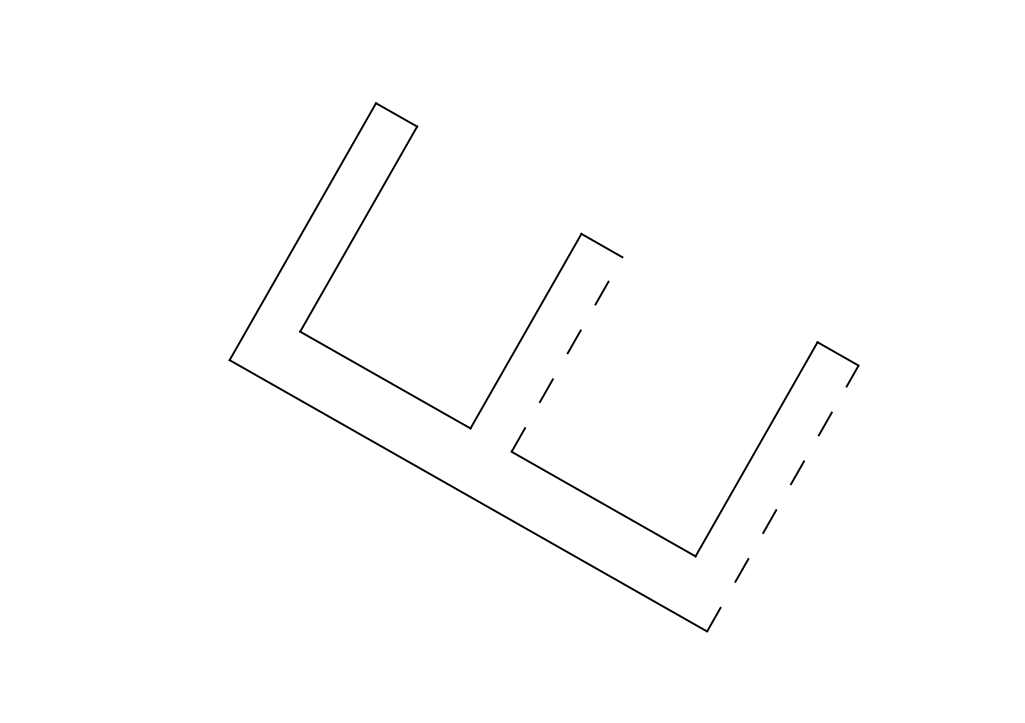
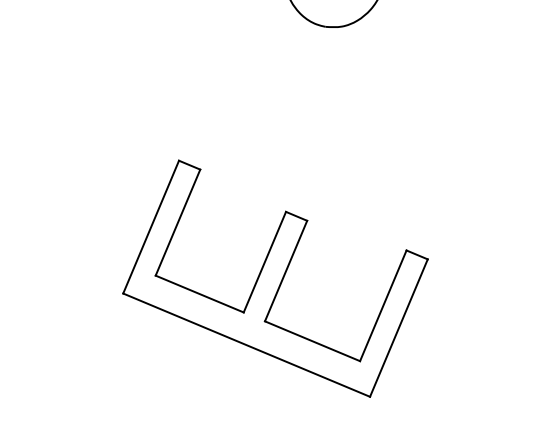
line: (567, 355) -> (286, 271), dashed -> solid
line: (781, 499) -> (398, 328), dashed -> solid

